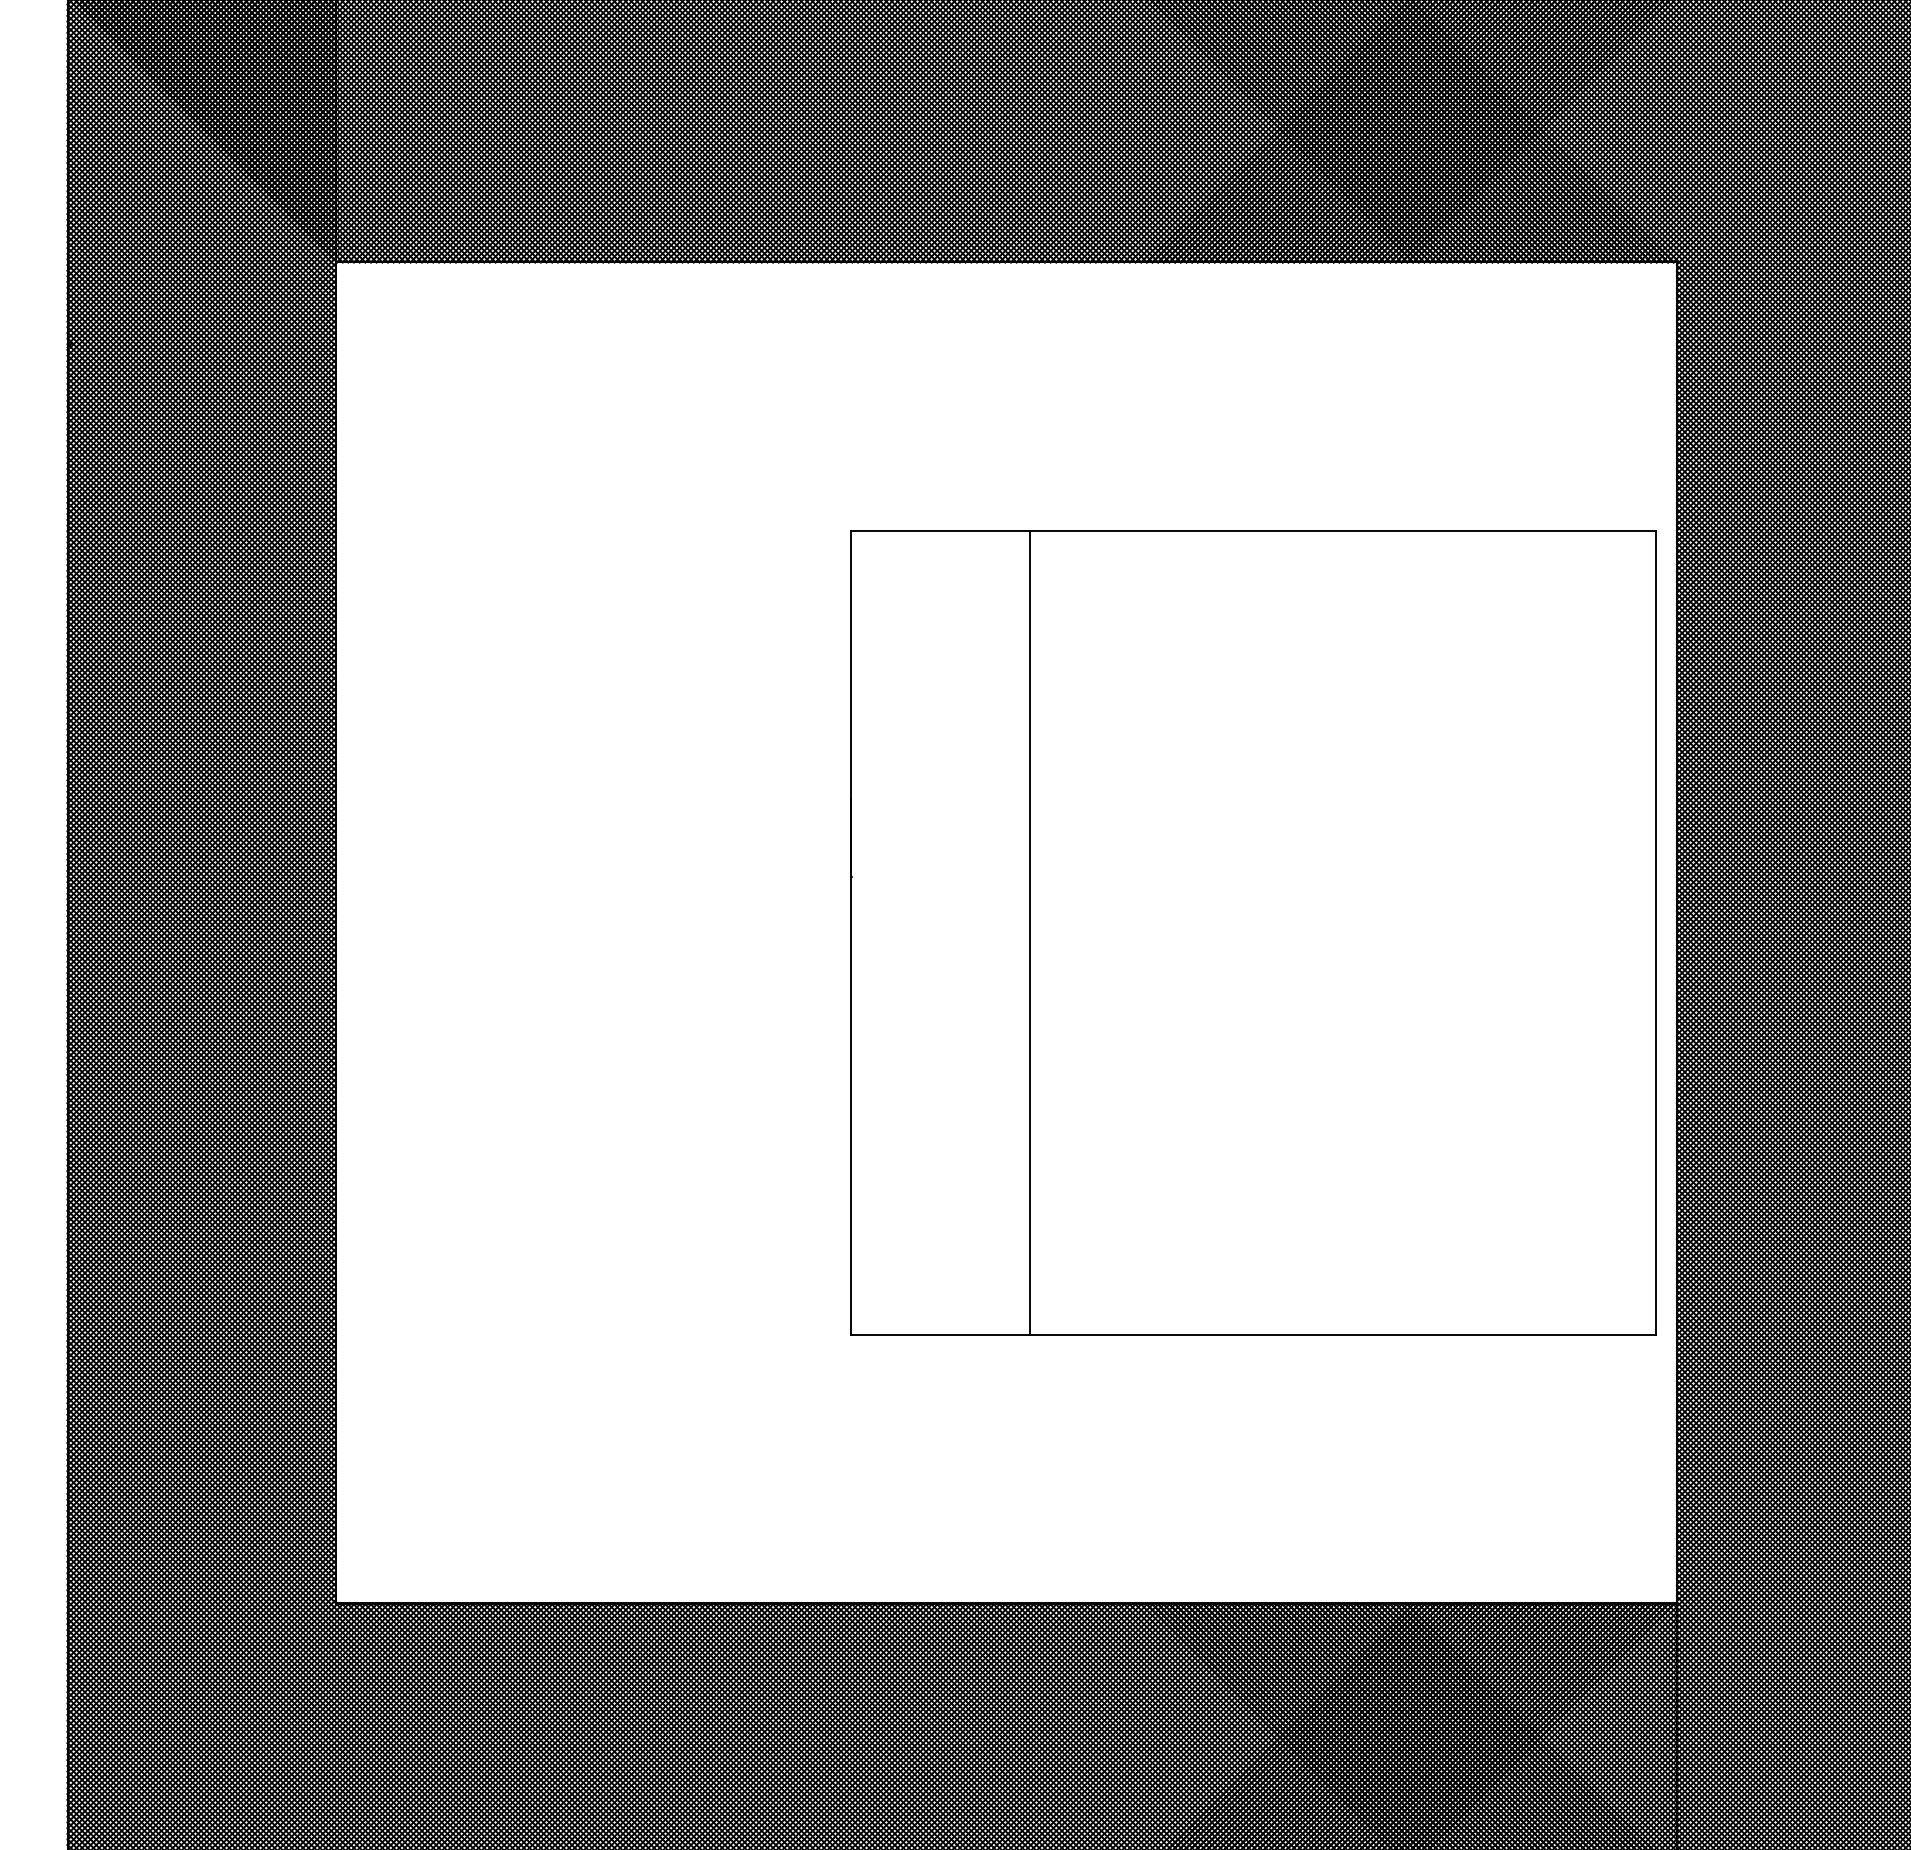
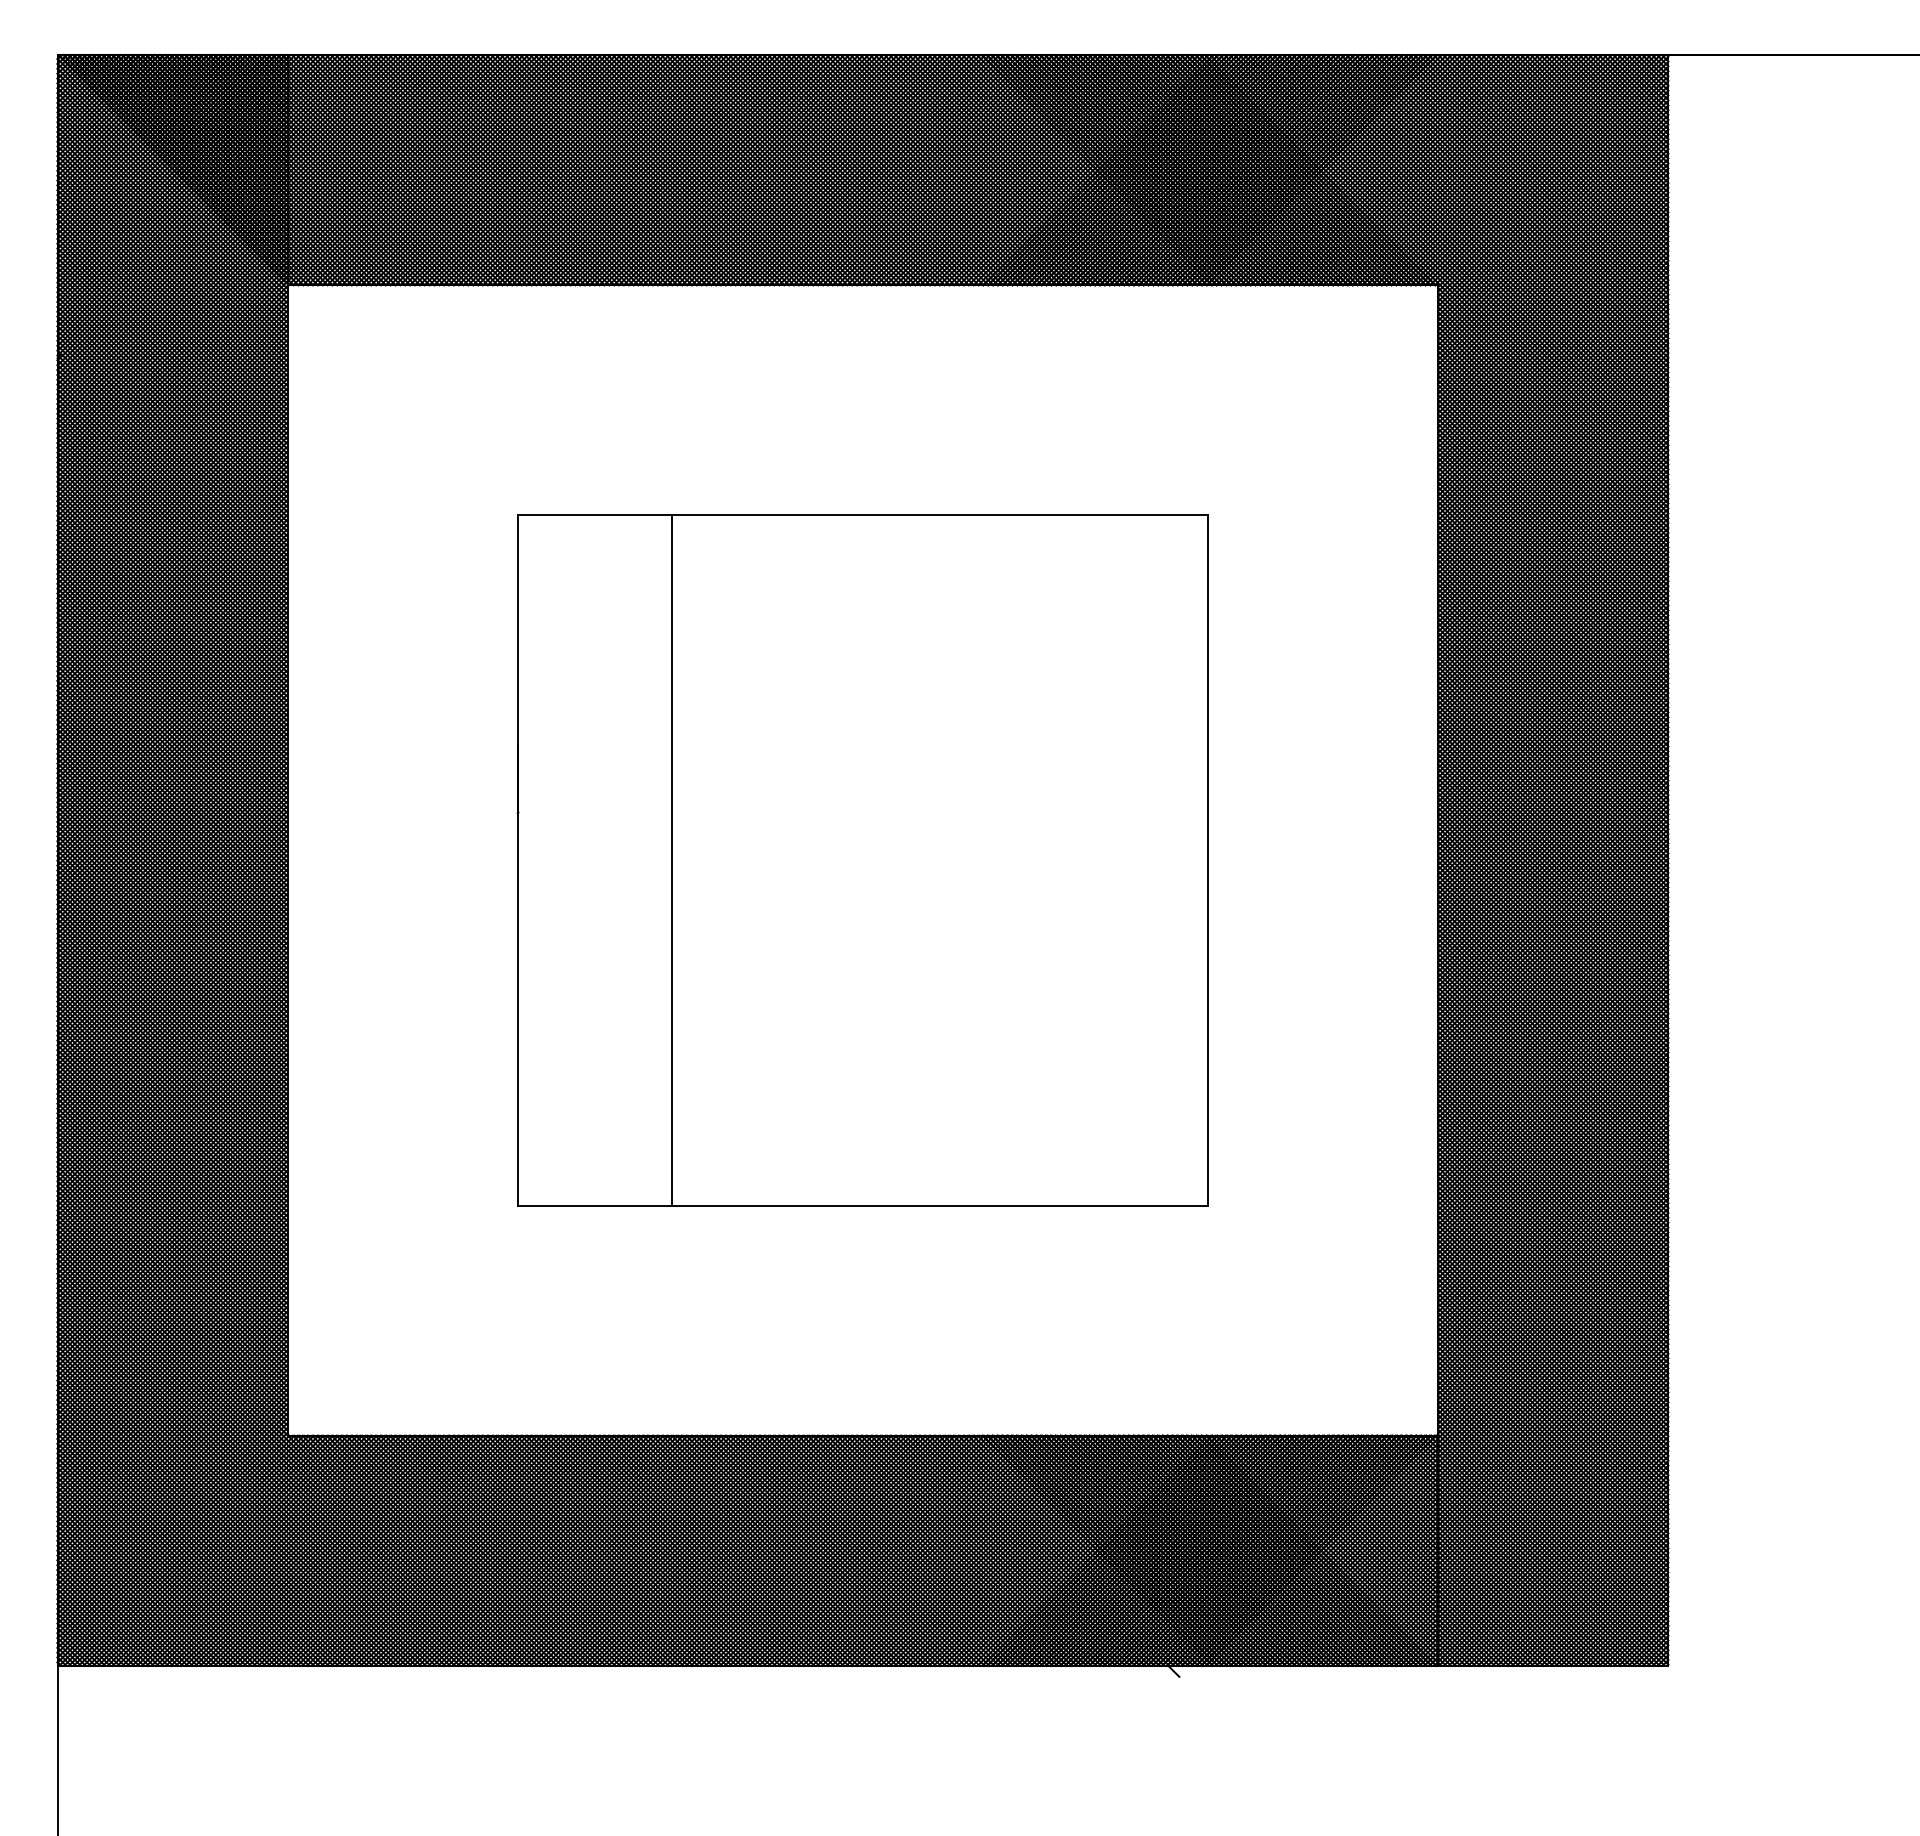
part: (1253, 933) -> (862, 860), moved

